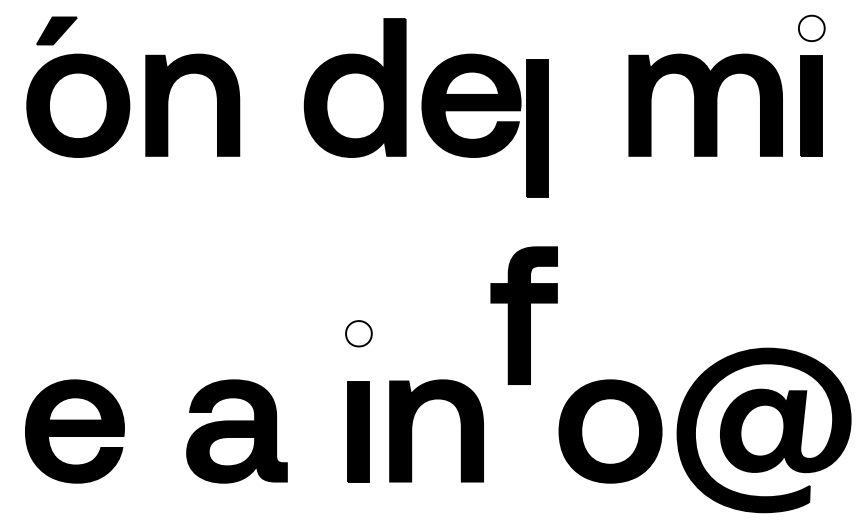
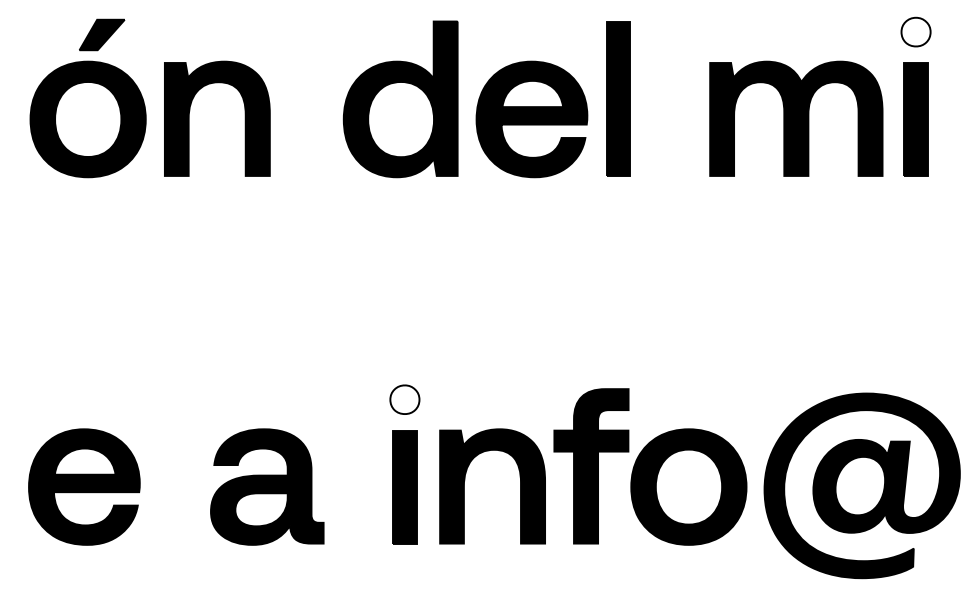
part: (57, 30) -> (102, 34), moved
part: (537, 127) -> (618, 98), moved
part: (524, 315) -> (591, 466), moved
part: (358, 333) -> (404, 399), moved

